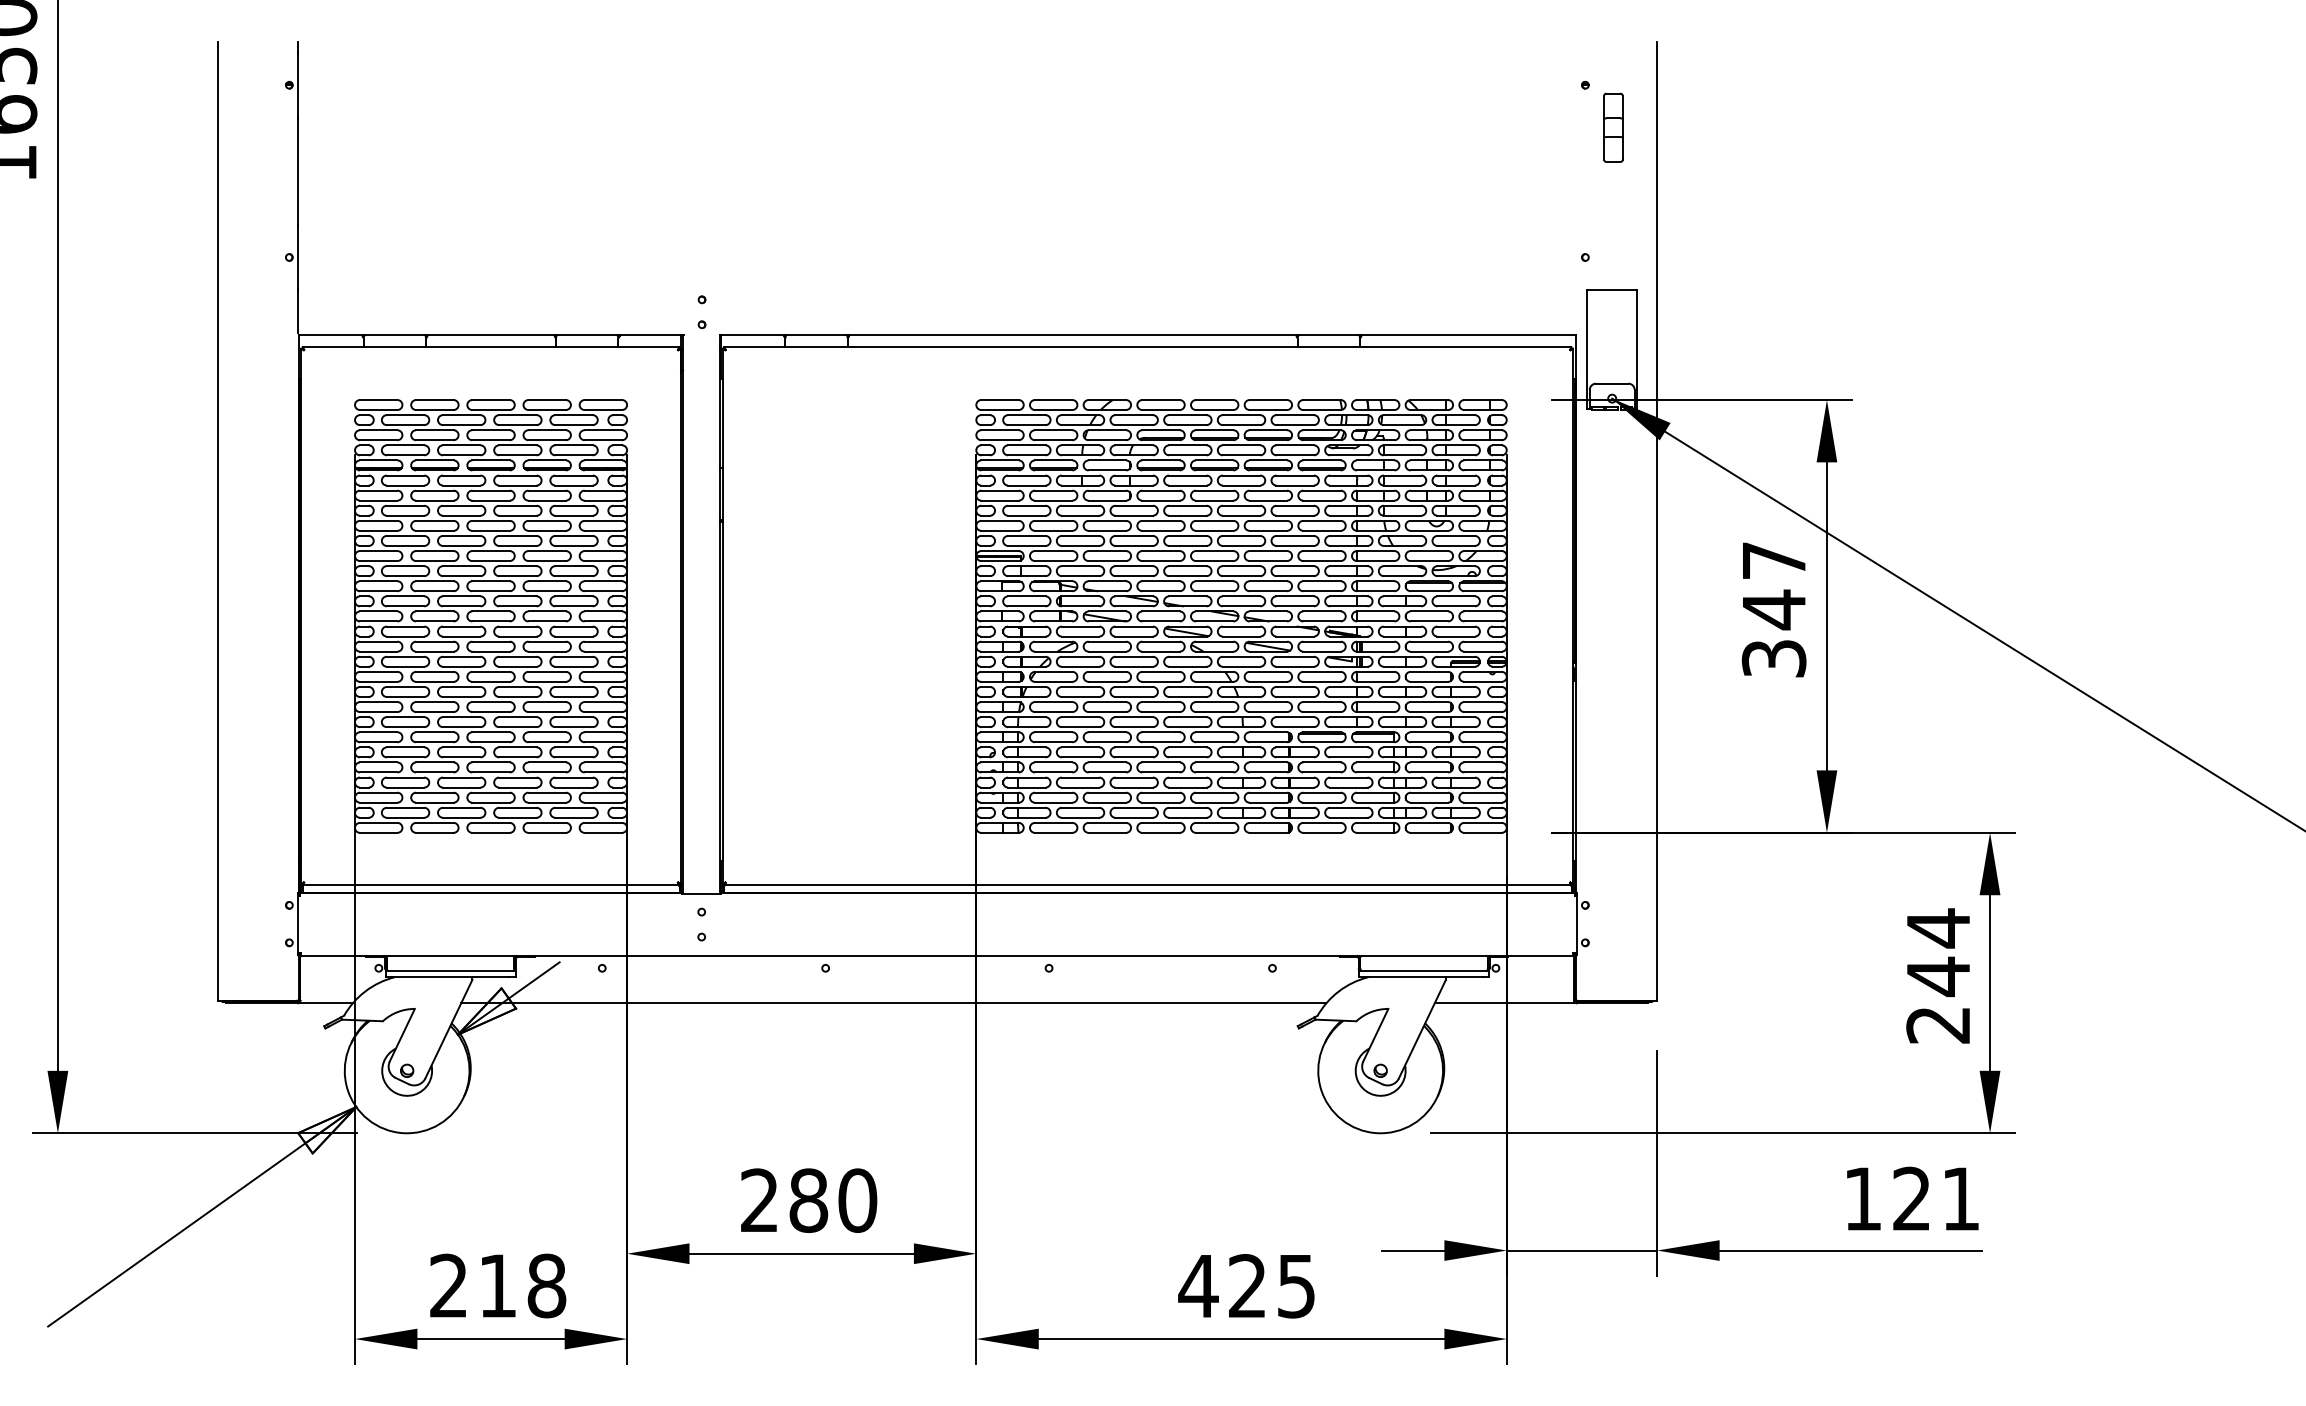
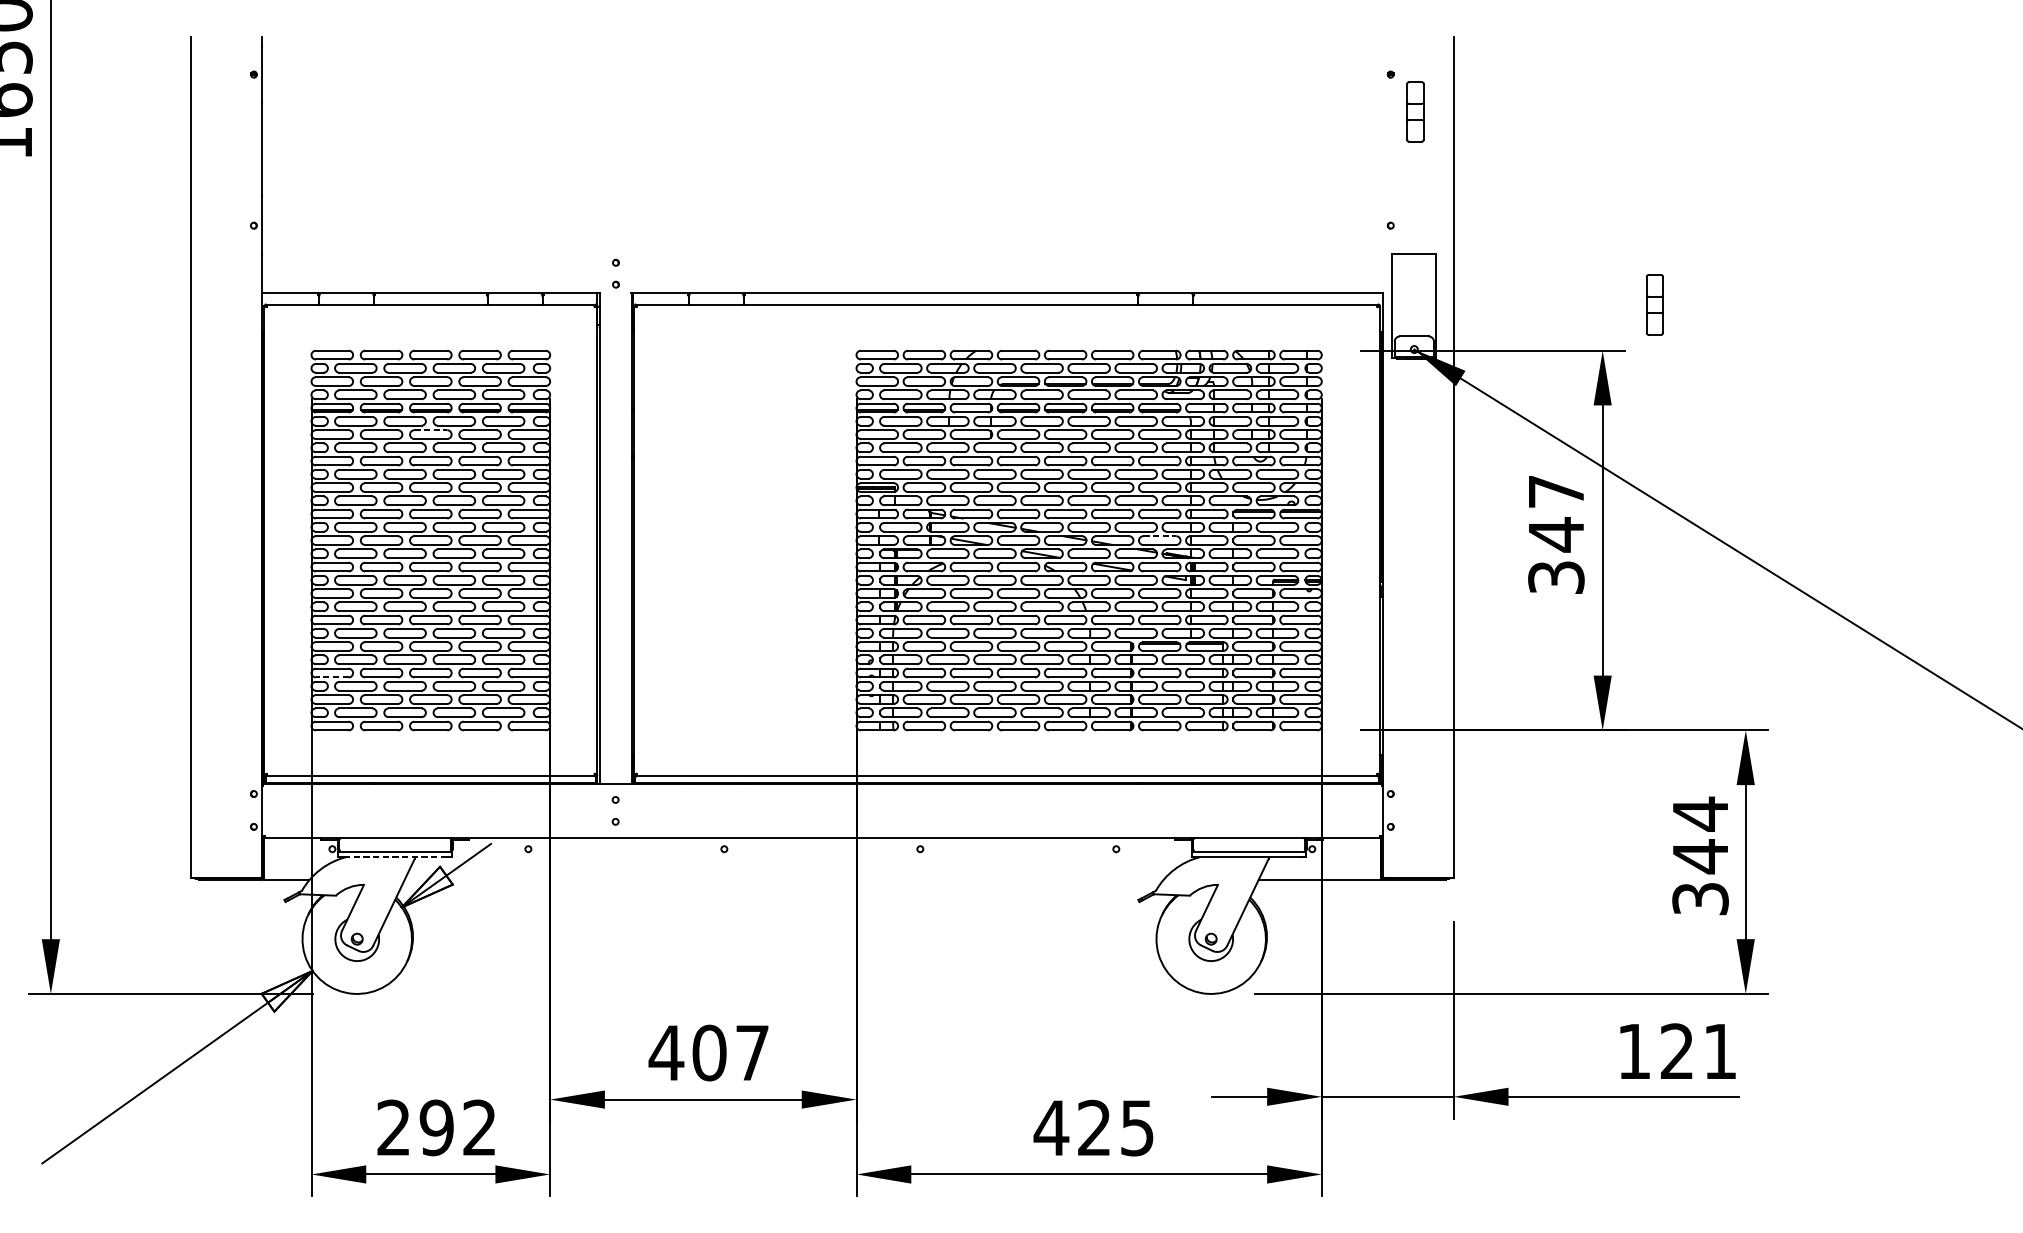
part: (1886, 347) -> (1654, 304), added
line: (491, 490) -> (431, 430), solid -> dashed
line: (1322, 611) -> (1160, 536), solid -> dashed
line: (378, 772) -> (332, 677), solid -> dashed
line: (450, 977) -> (395, 857), solid -> dashed
line: (893, 1003) -> (783, 880), removed
text: (1938, 1025) -> (1700, 899), 244 -> 344
text: (808, 1200) -> (709, 1052), 280 -> 407
text: (522, 1285) -> (458, 1127), 218 -> 292

